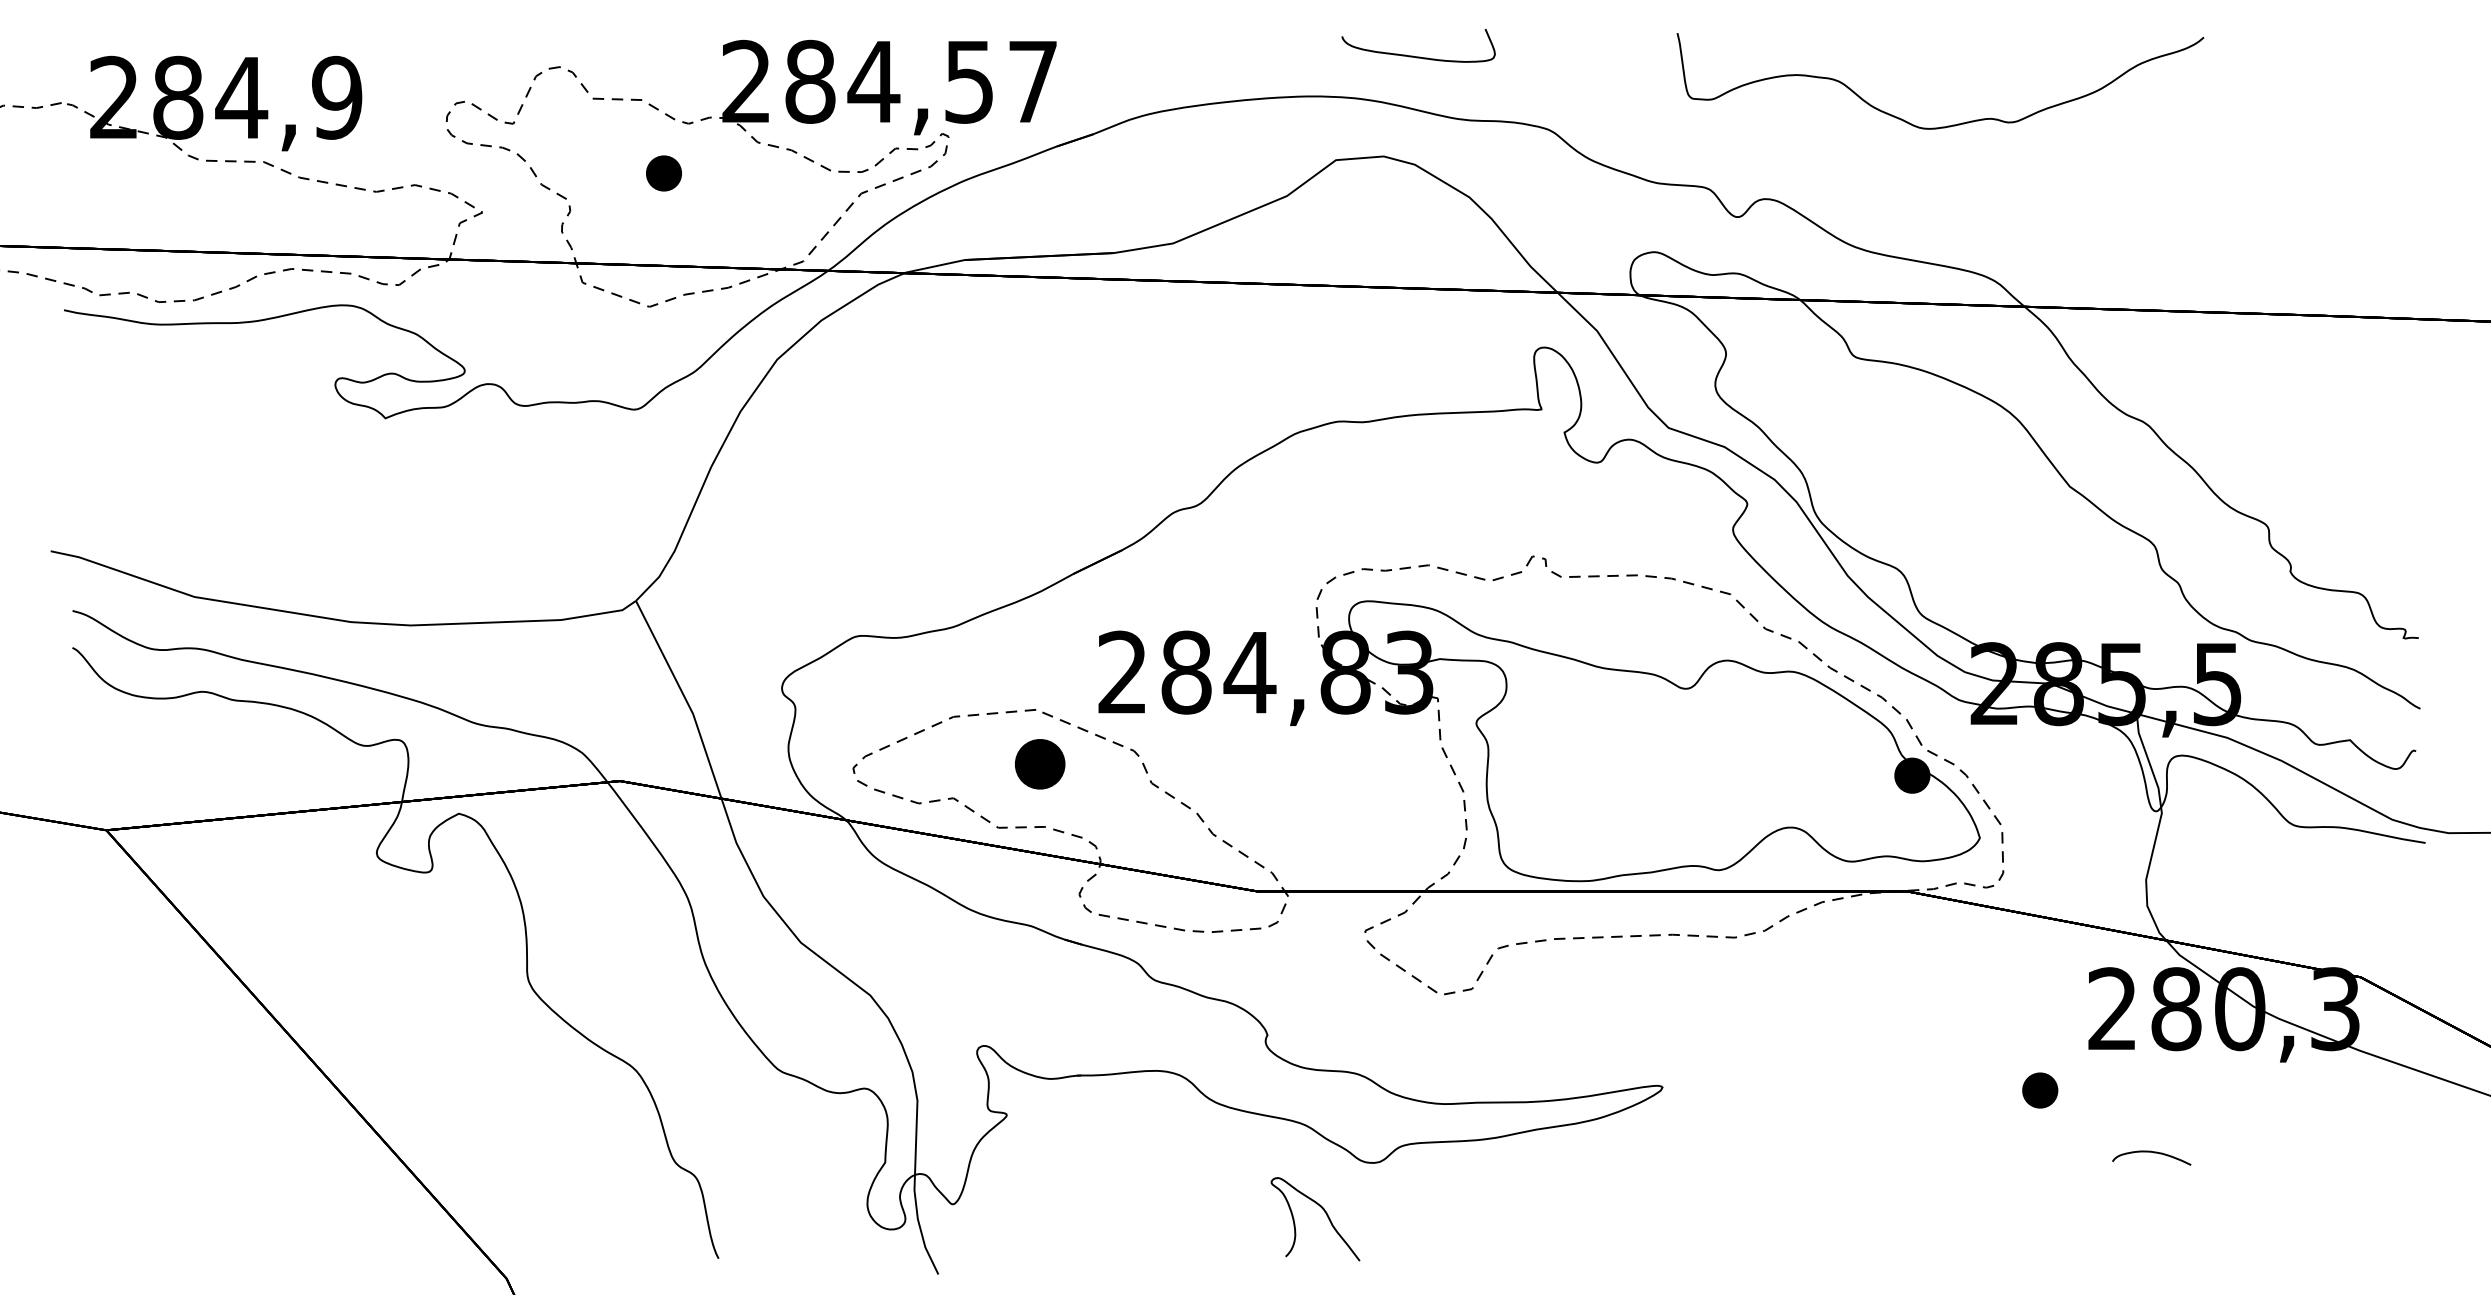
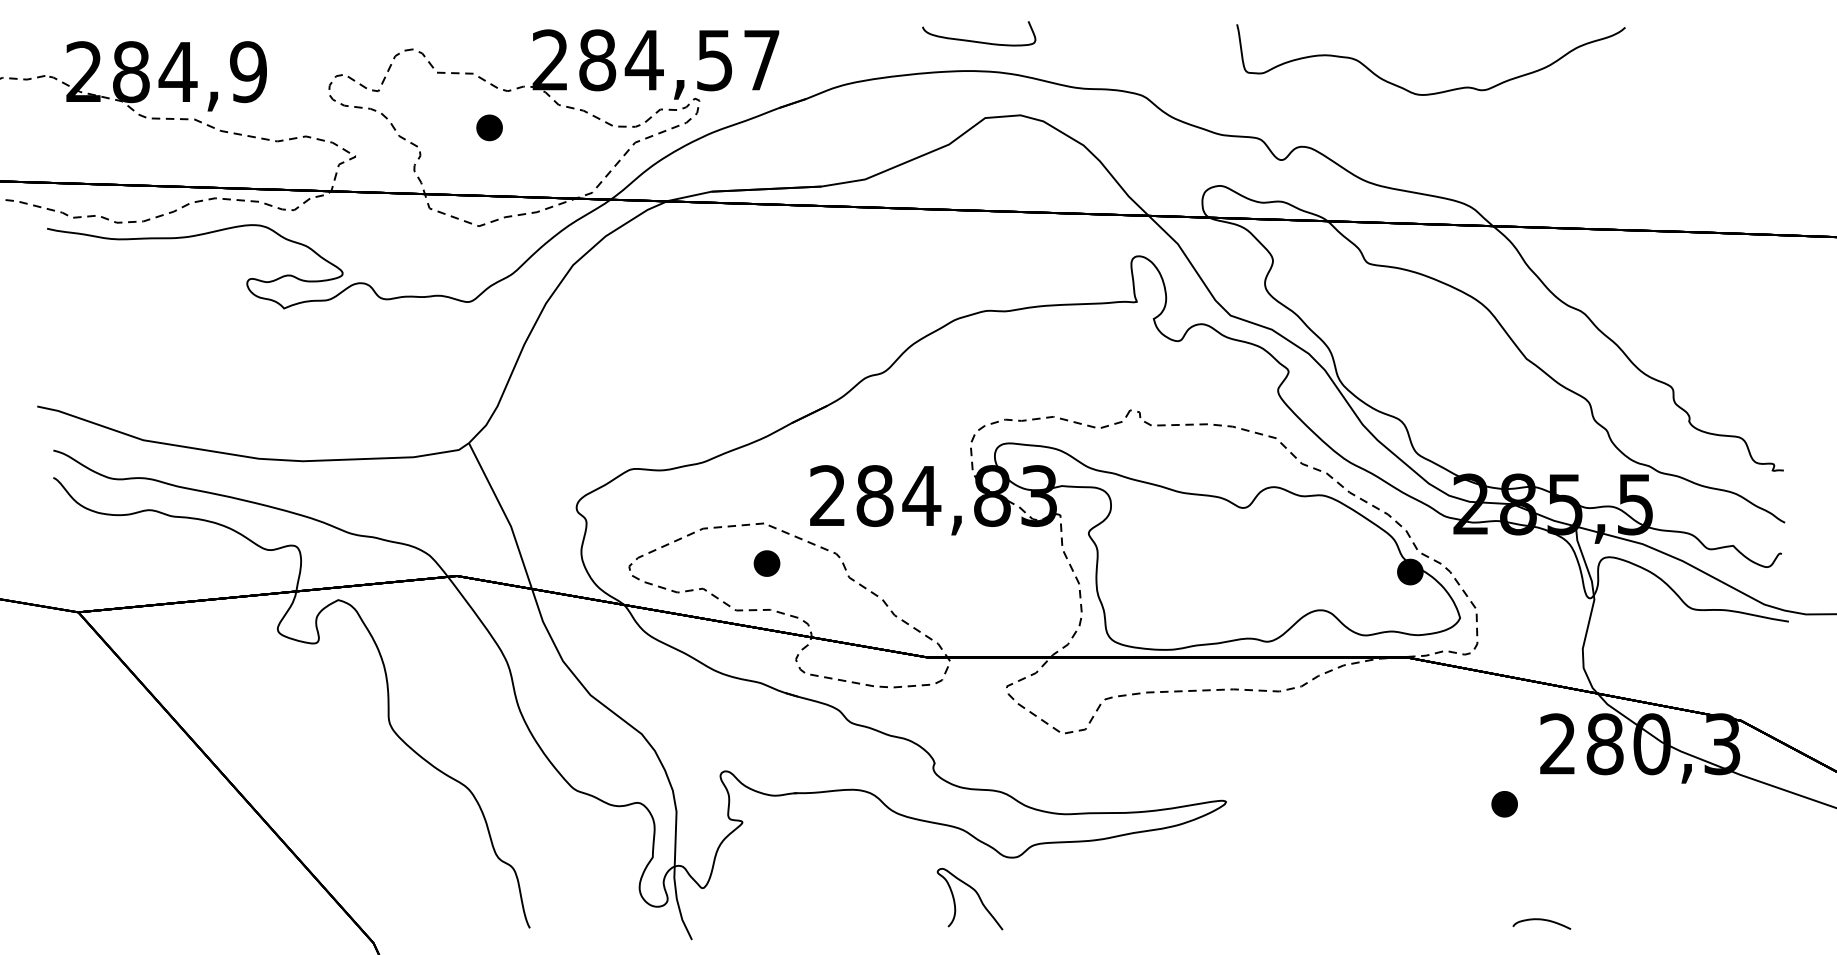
curve: (1419, 56) -> (979, 41), moved
part: (1039, 764) -> (766, 563), size x0.71
curve: (2151, 1153) -> (1541, 920), moved

